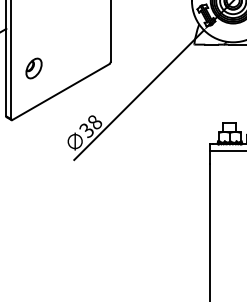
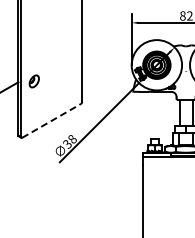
part: (32, 68) -> (33, 81), moved
line: (62, 91) -> (52, 120), solid -> dashed

